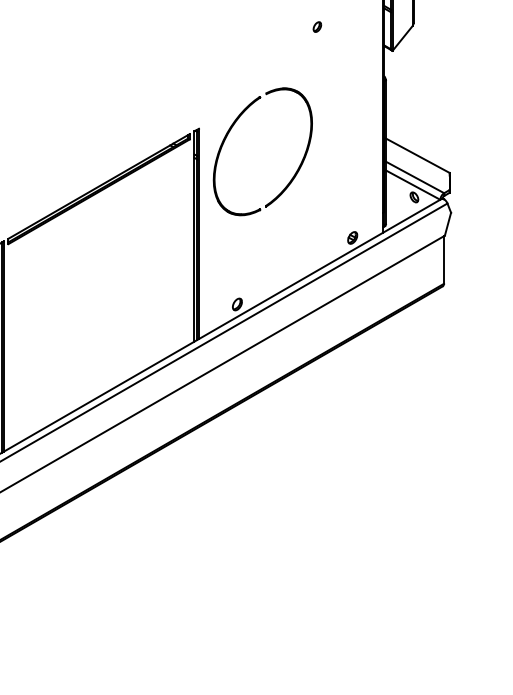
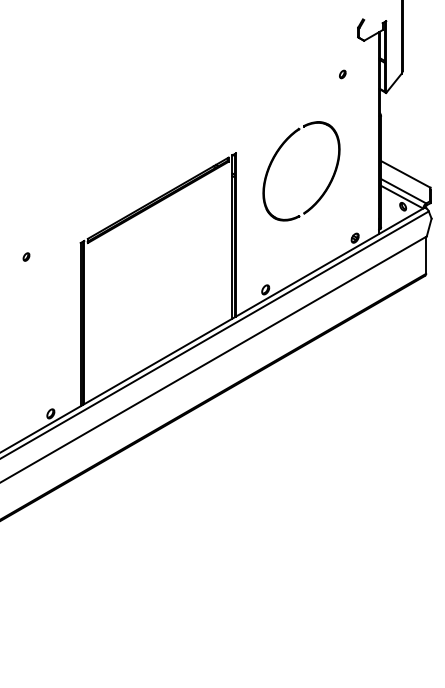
part: (317, 27) -> (342, 74), moved
part: (293, 173) -> (325, 188), moved

